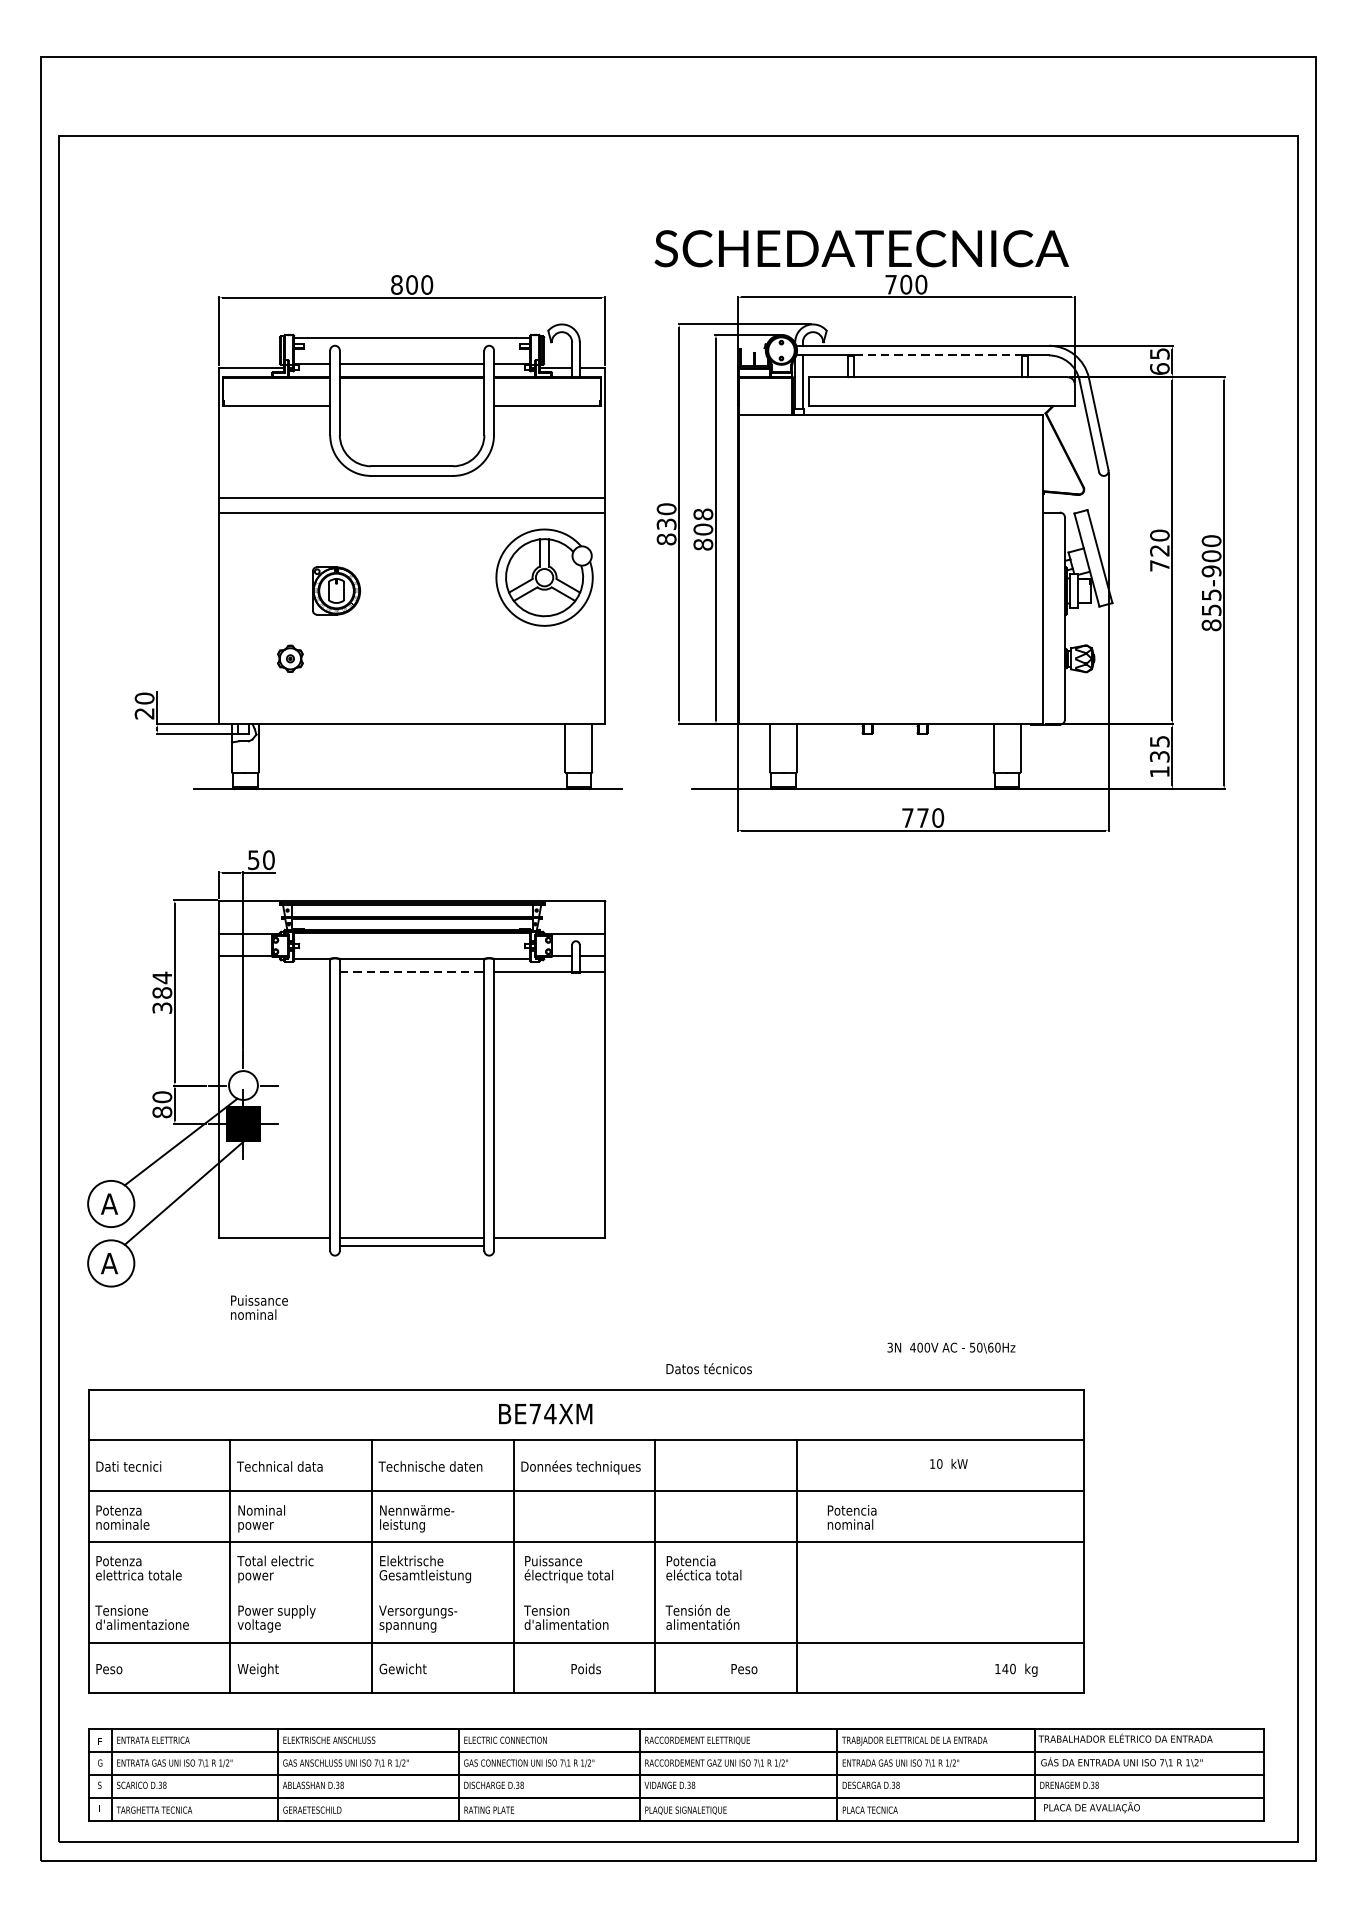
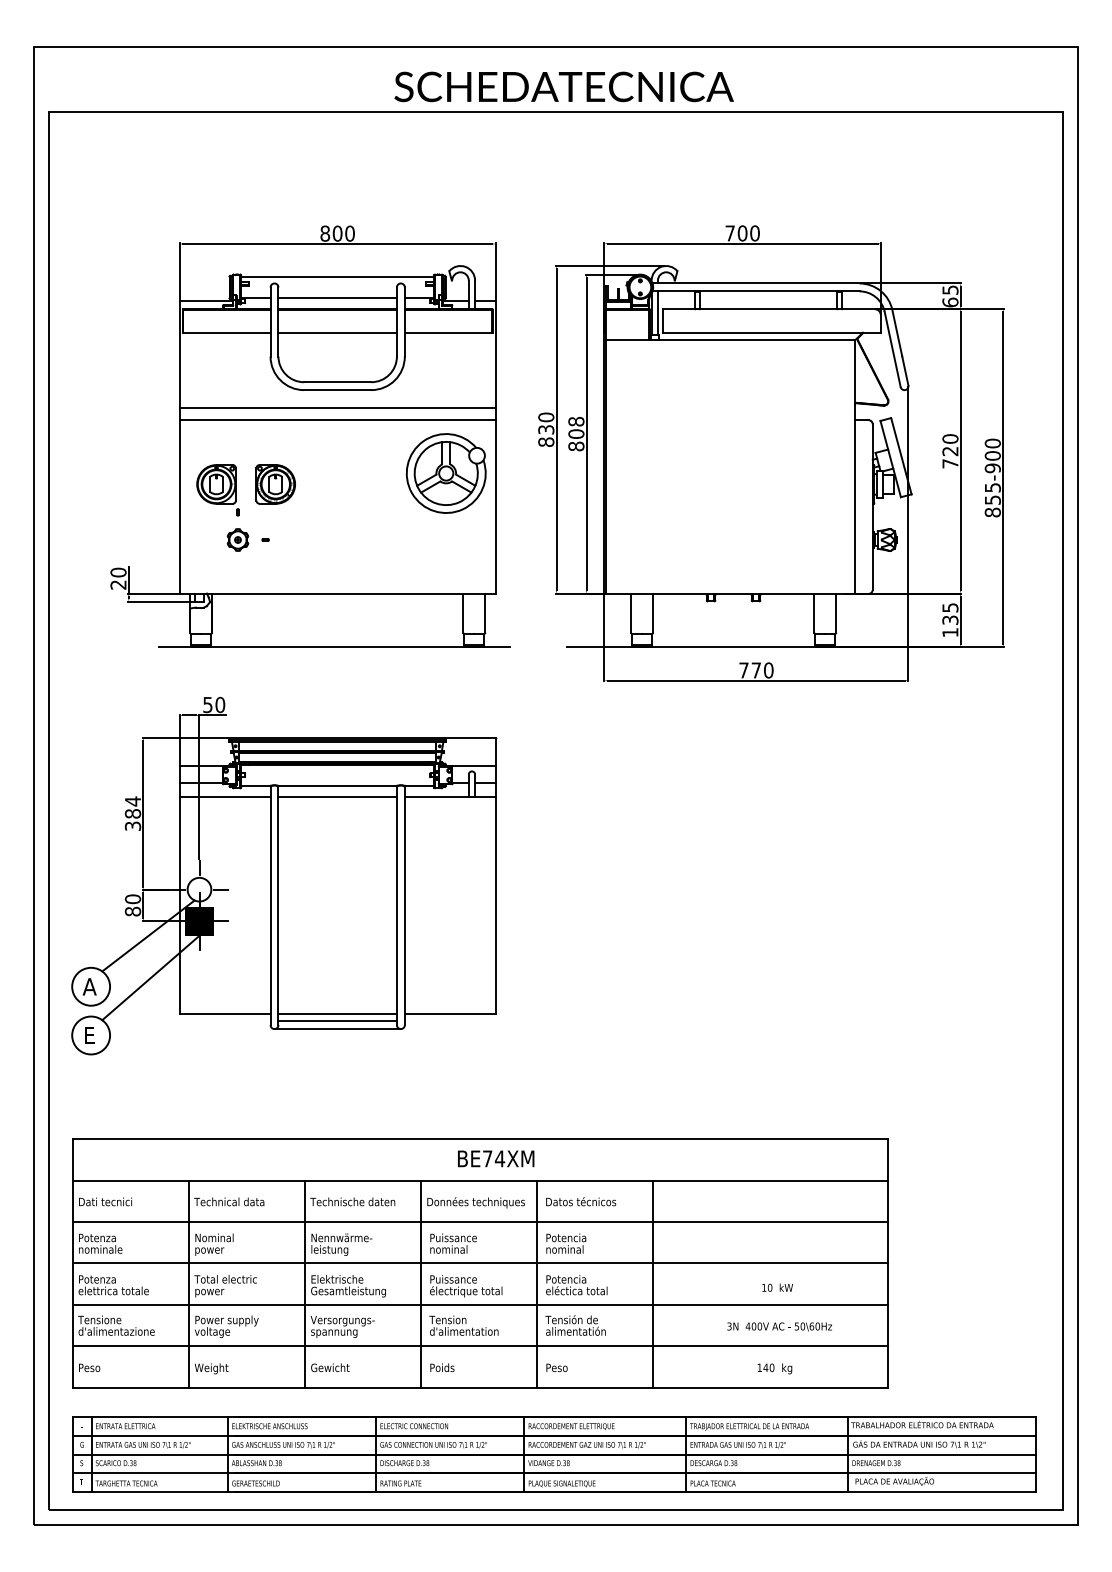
text: (860, 248) -> (563, 86), moved
line: (937, 355) -> (768, 291), dashed -> solid
line: (411, 405) -> (337, 332), added
part: (283, 613) -> (232, 502), added
line: (273, 971) -> (224, 796), added
line: (413, 971) -> (338, 796), dashed -> solid
line: (411, 1256) -> (337, 1029), added
text: (109, 1263) -> (89, 1035), A -> E
text: (259, 1307) -> (453, 1243), moved
text: (951, 1347) -> (779, 1326), moved
text: (709, 1368) -> (581, 1201), moved
text: (546, 1413) -> (496, 1158), moved
text: (948, 1463) -> (777, 1287), moved
text: (852, 1517) -> (566, 1243), moved
line: (585, 1591) -> (479, 1304), added
text: (586, 1668) -> (442, 1367), moved
text: (743, 1668) -> (556, 1367), moved
text: (1015, 1669) -> (774, 1368), moved

